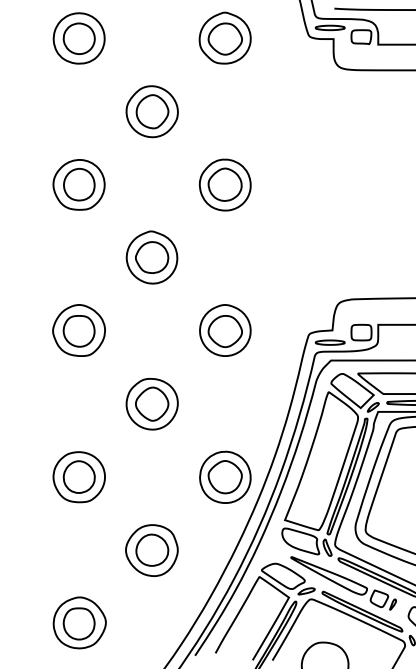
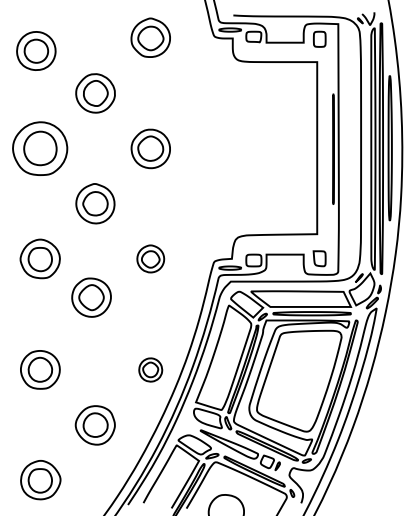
part: (79, 37) -> (36, 50), moved
part: (79, 184) -> (40, 148), size x1.4
part: (224, 329) -> (150, 258), size x0.7
part: (152, 403) -> (91, 297), moved
part: (224, 476) -> (150, 369), size x0.6

